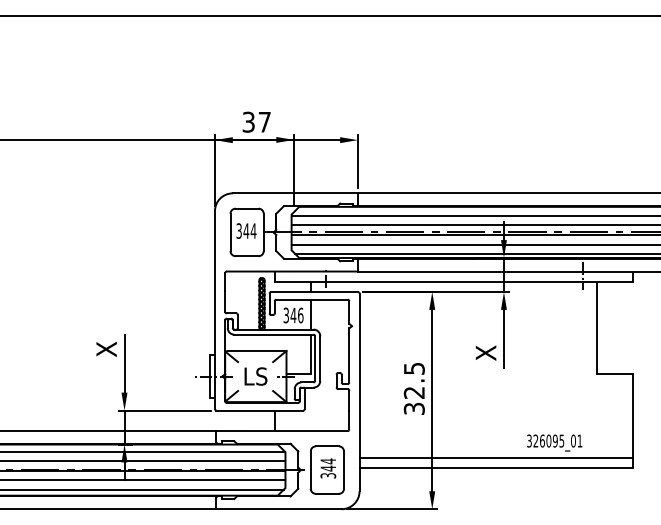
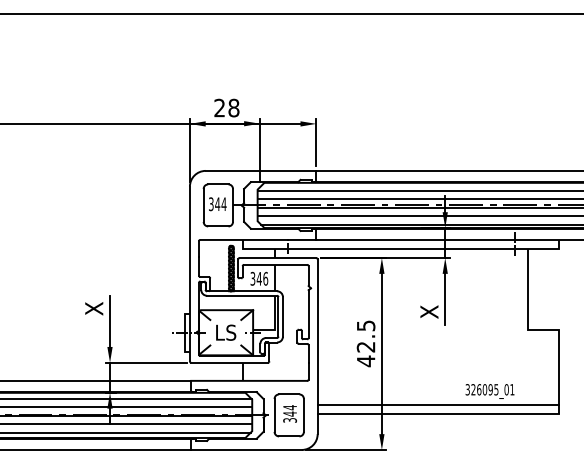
text: (256, 121) -> (226, 107), 37 -> 28
text: (413, 409) -> (365, 361), 32.5 -> 42.5

